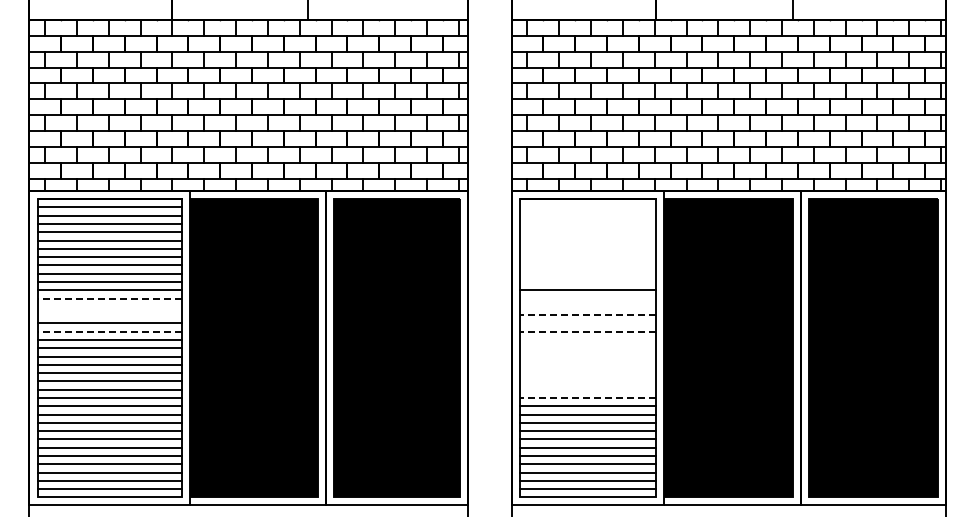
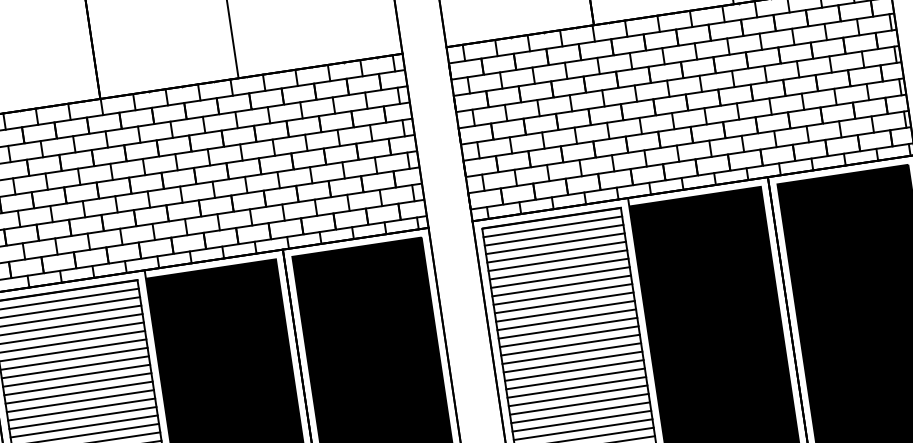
line: (587, 207) -> (552, 227), added
line: (587, 215) -> (553, 235), added
line: (587, 223) -> (555, 243), added
line: (587, 232) -> (556, 252), added
line: (587, 240) -> (557, 260), added
line: (587, 248) -> (558, 268), added
line: (587, 257) -> (560, 278), added
line: (587, 265) -> (561, 286), added
line: (587, 273) -> (562, 294), added
line: (587, 281) -> (563, 302), added
line: (109, 298) -> (79, 392), dashed -> solid
line: (587, 298) -> (566, 319), added
line: (109, 306) -> (80, 400), added
line: (587, 306) -> (567, 327), added
line: (109, 315) -> (81, 410), added
line: (587, 315) -> (569, 337), dashed -> solid
line: (587, 323) -> (570, 345), added
line: (109, 331) -> (84, 426), dashed -> solid
line: (587, 331) -> (571, 353), dashed -> solid
line: (587, 339) -> (572, 361), added
line: (587, 348) -> (574, 370), added
line: (587, 356) -> (575, 378), added
line: (587, 364) -> (576, 387), added
line: (587, 373) -> (577, 396), added
line: (587, 381) -> (579, 404), added
line: (587, 389) -> (580, 412), added
line: (587, 397) -> (581, 420), dashed -> solid

